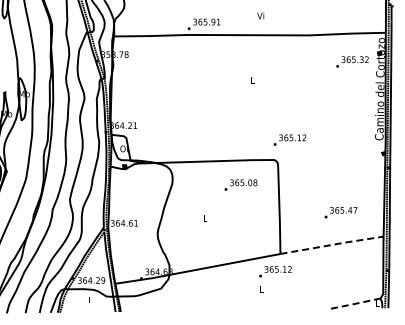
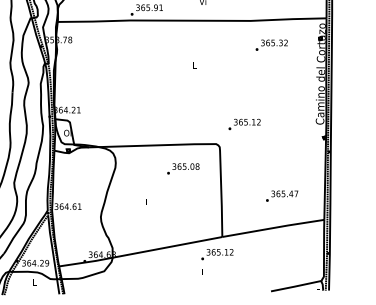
text: (352, 61) -> (271, 44), moved
text: (289, 139) -> (244, 123), moved
line: (331, 245) -> (272, 228), dashed -> solid
line: (354, 303) -> (295, 285), dashed -> solid

